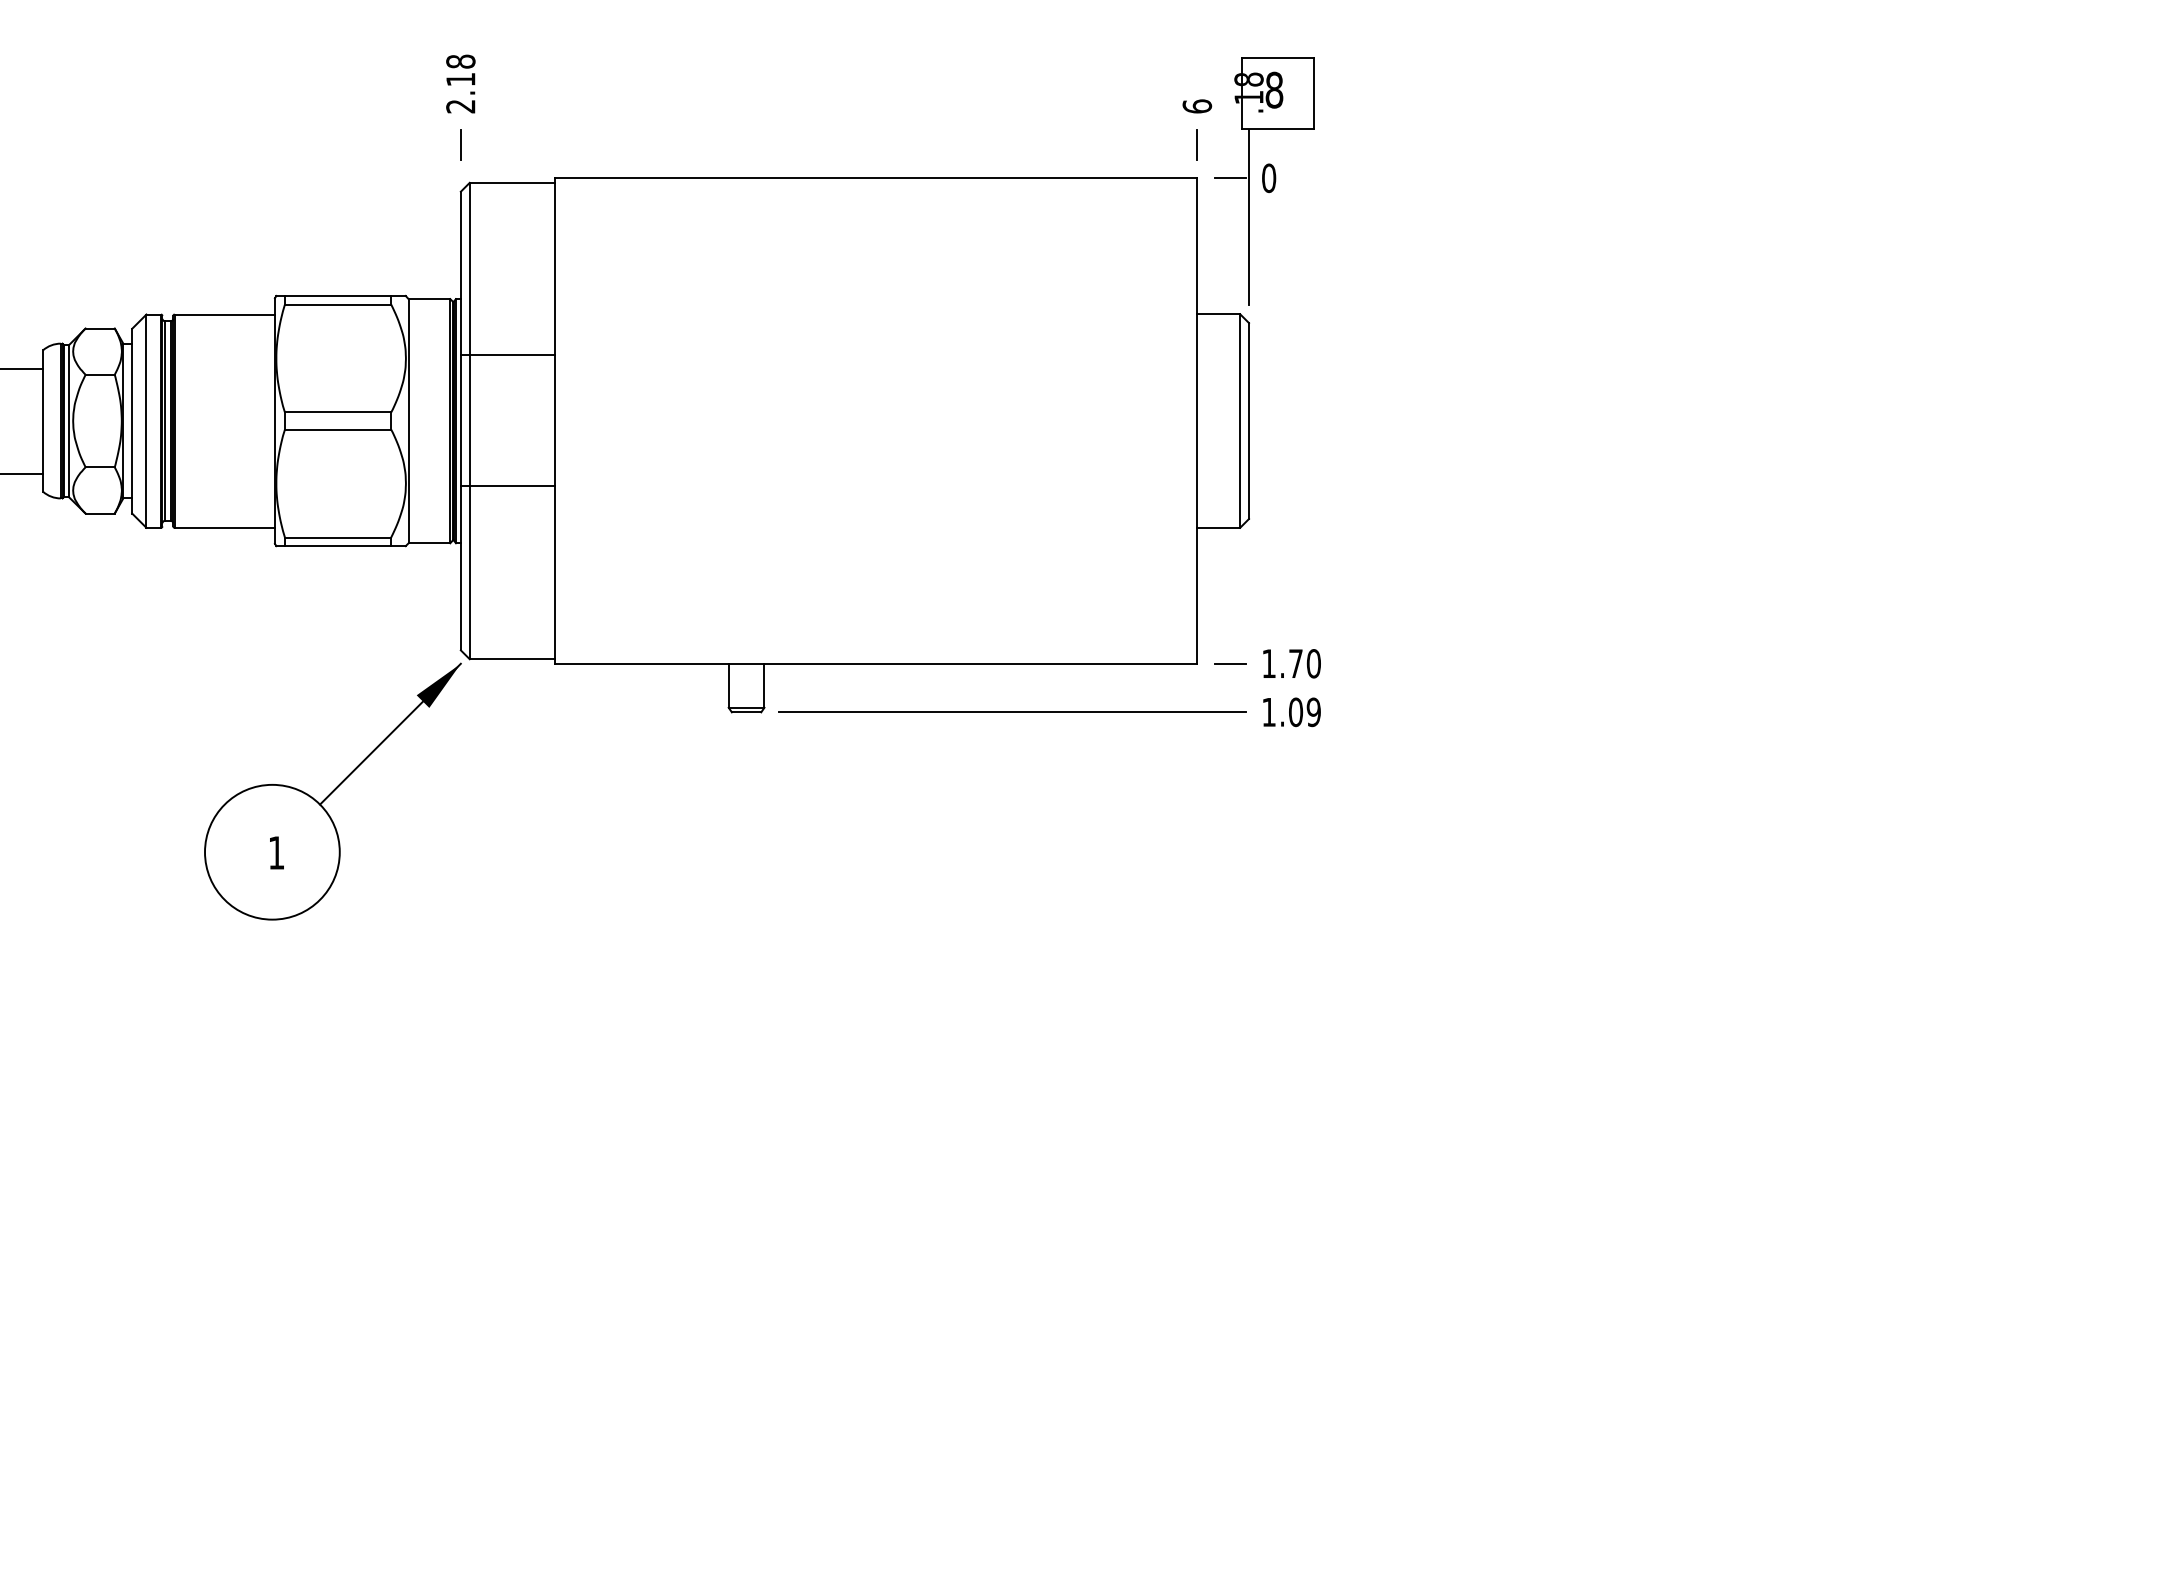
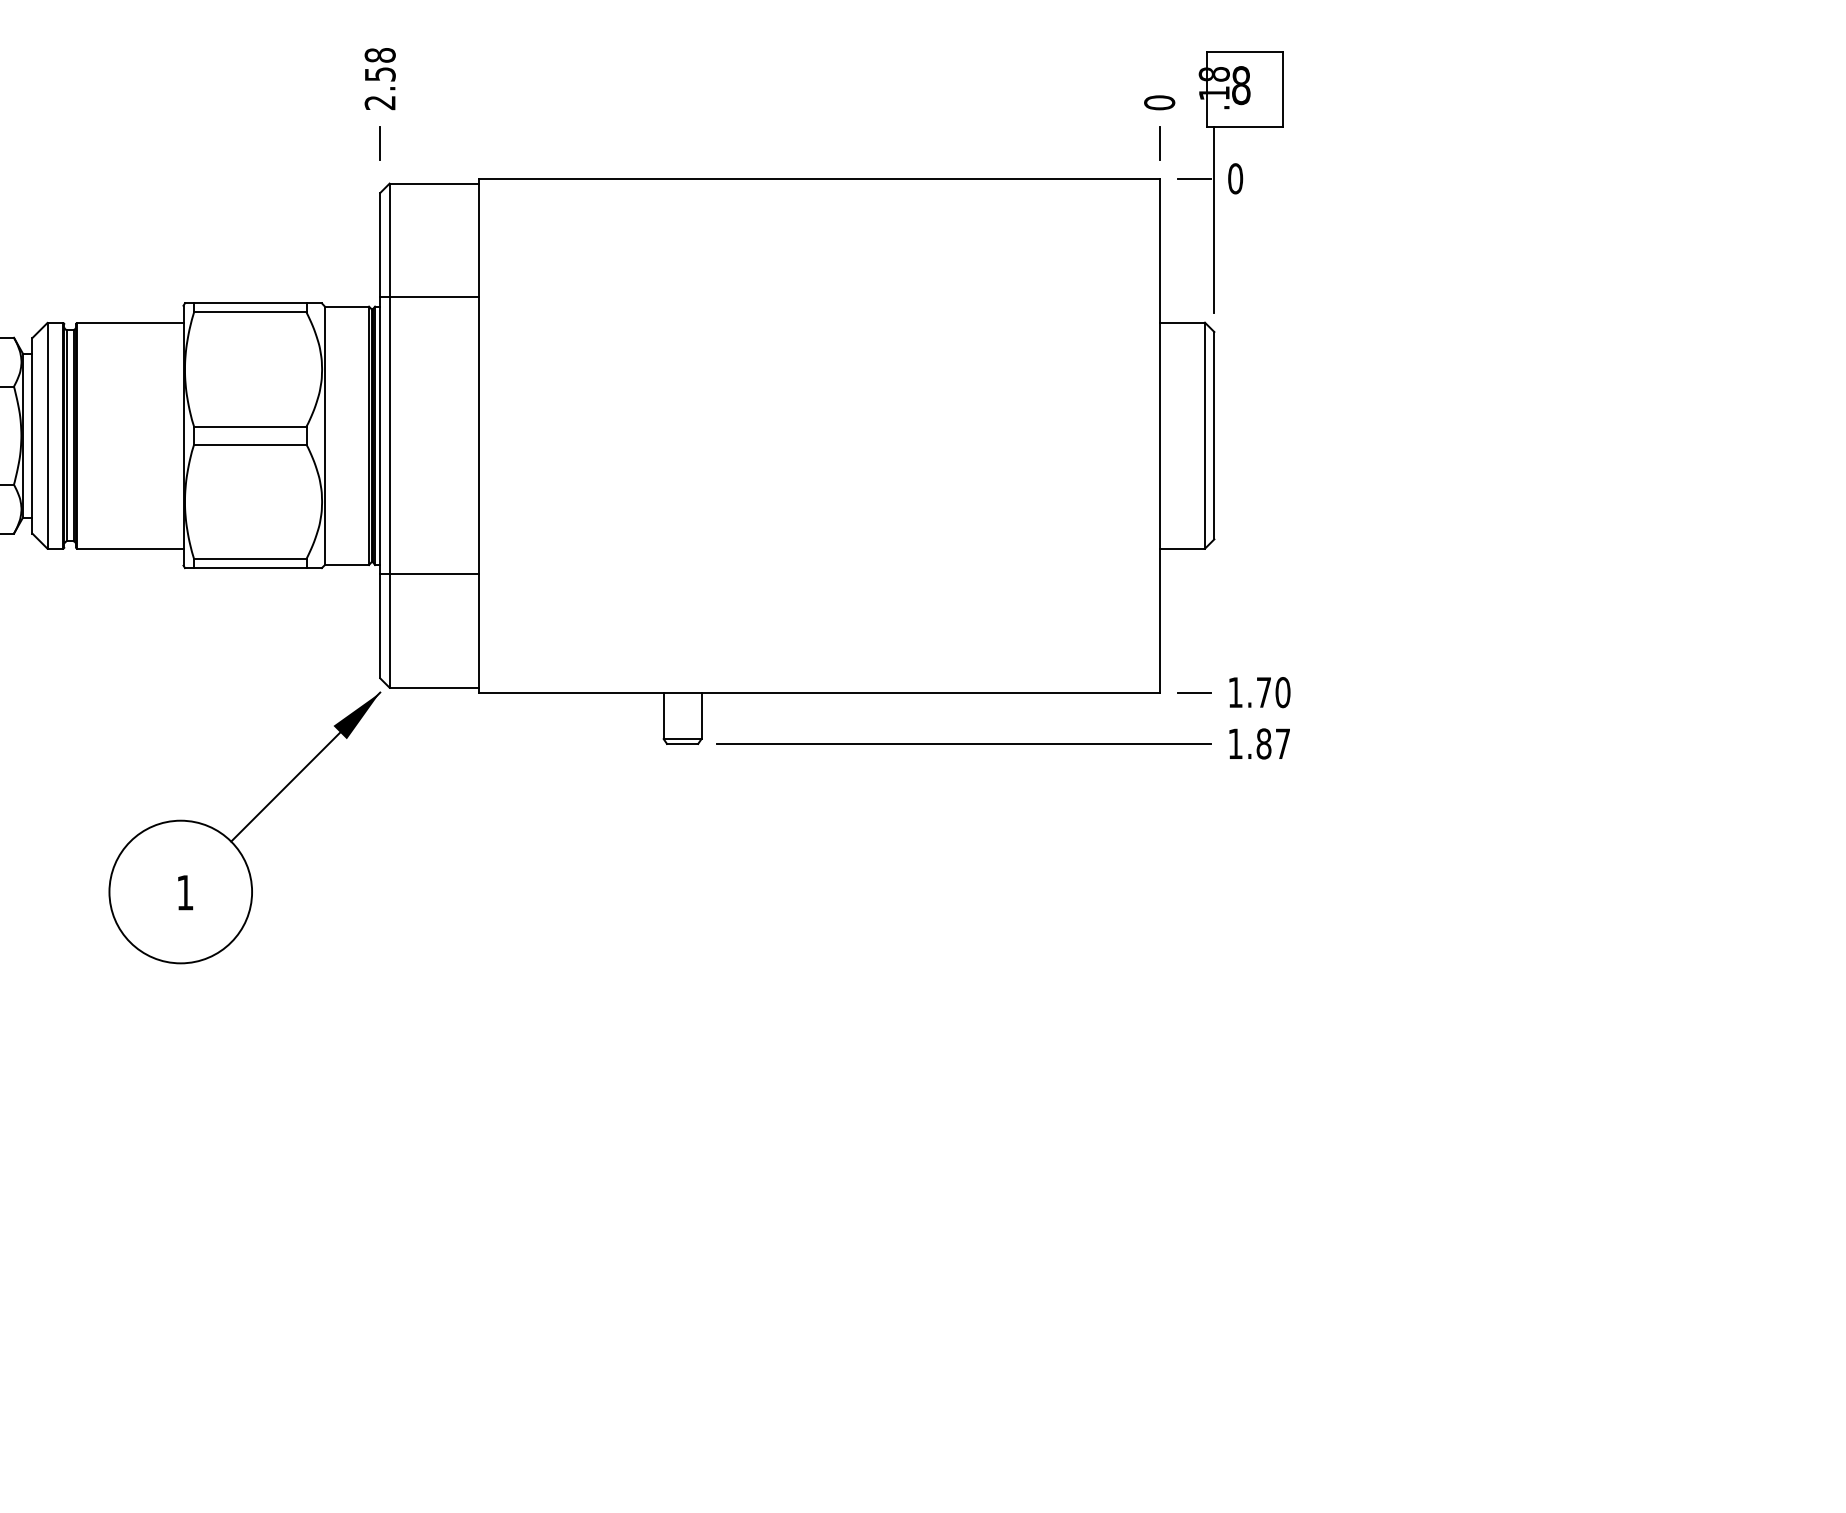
text: (460, 79) -> (379, 74), 2.18 -> 2.58
text: (1196, 106) -> (1158, 102), 6 -> 0
line: (507, 354) -> (429, 296), moved
line: (507, 486) -> (429, 574), moved
text: (1304, 712) -> (1273, 744), 1.09 -> 1.87

